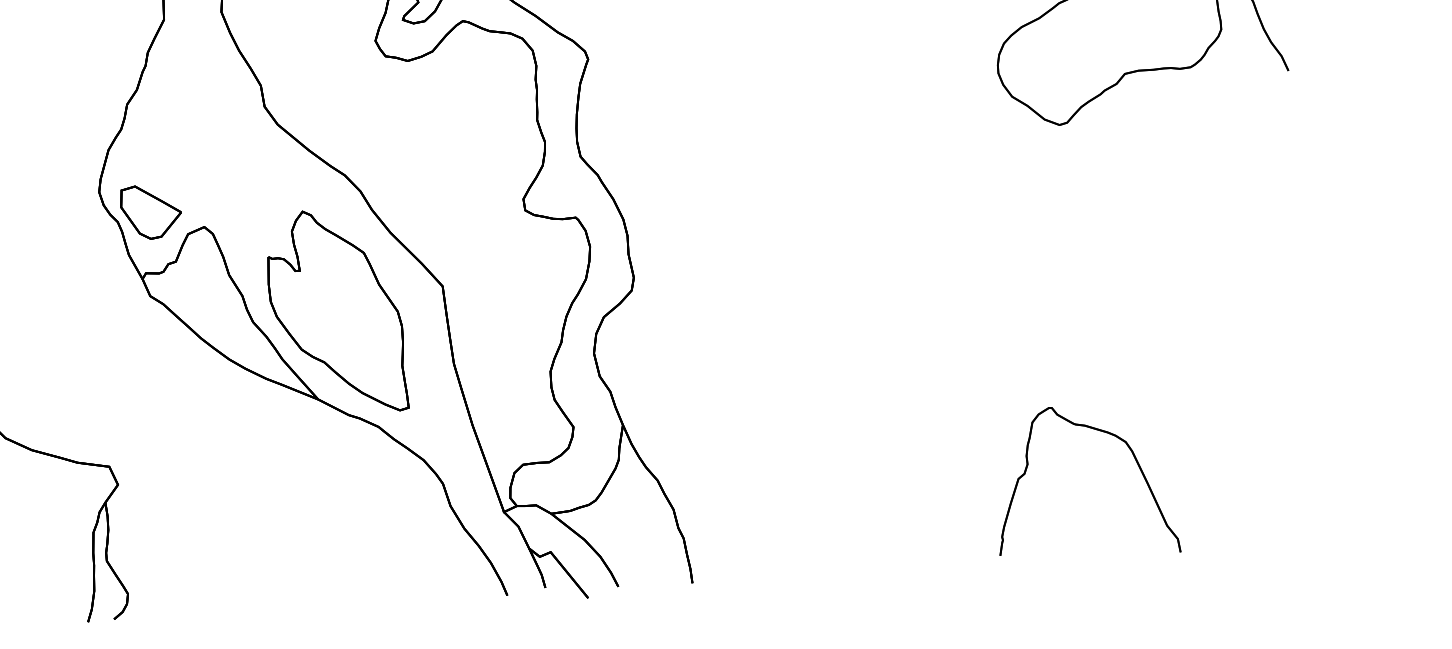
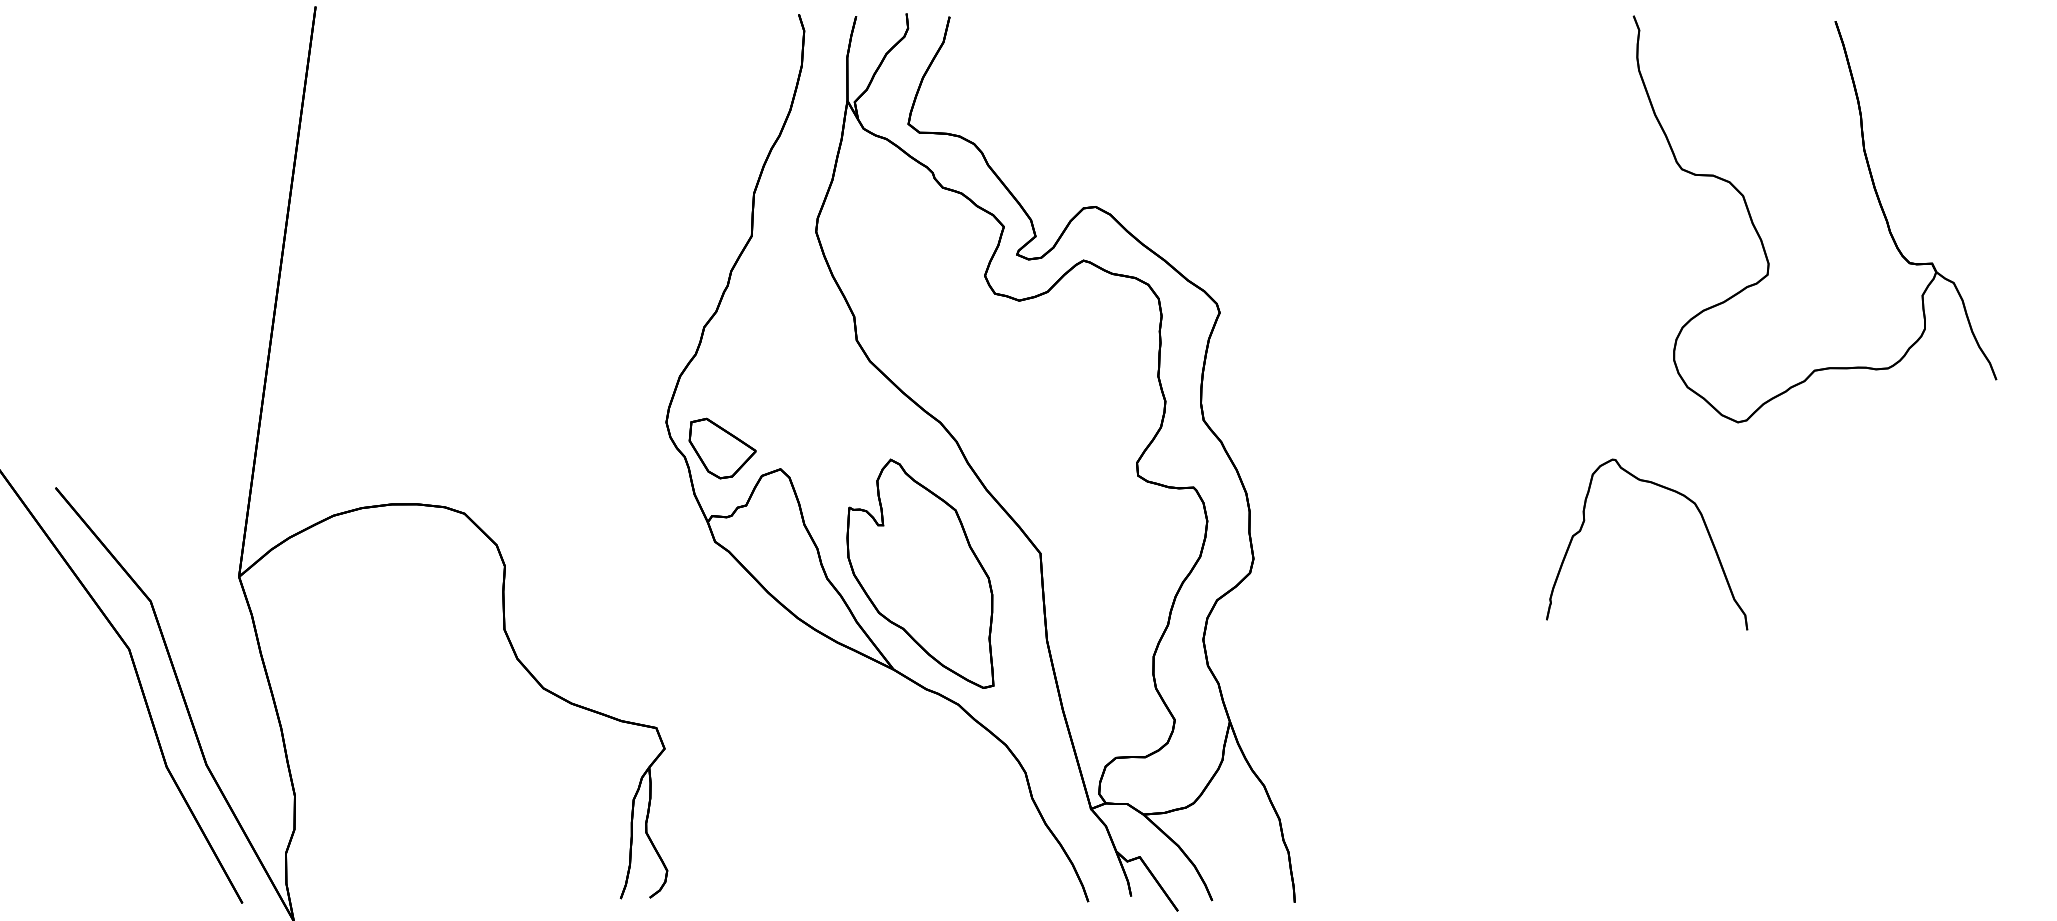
part: (1099, 431) -> (1666, 489), moved

